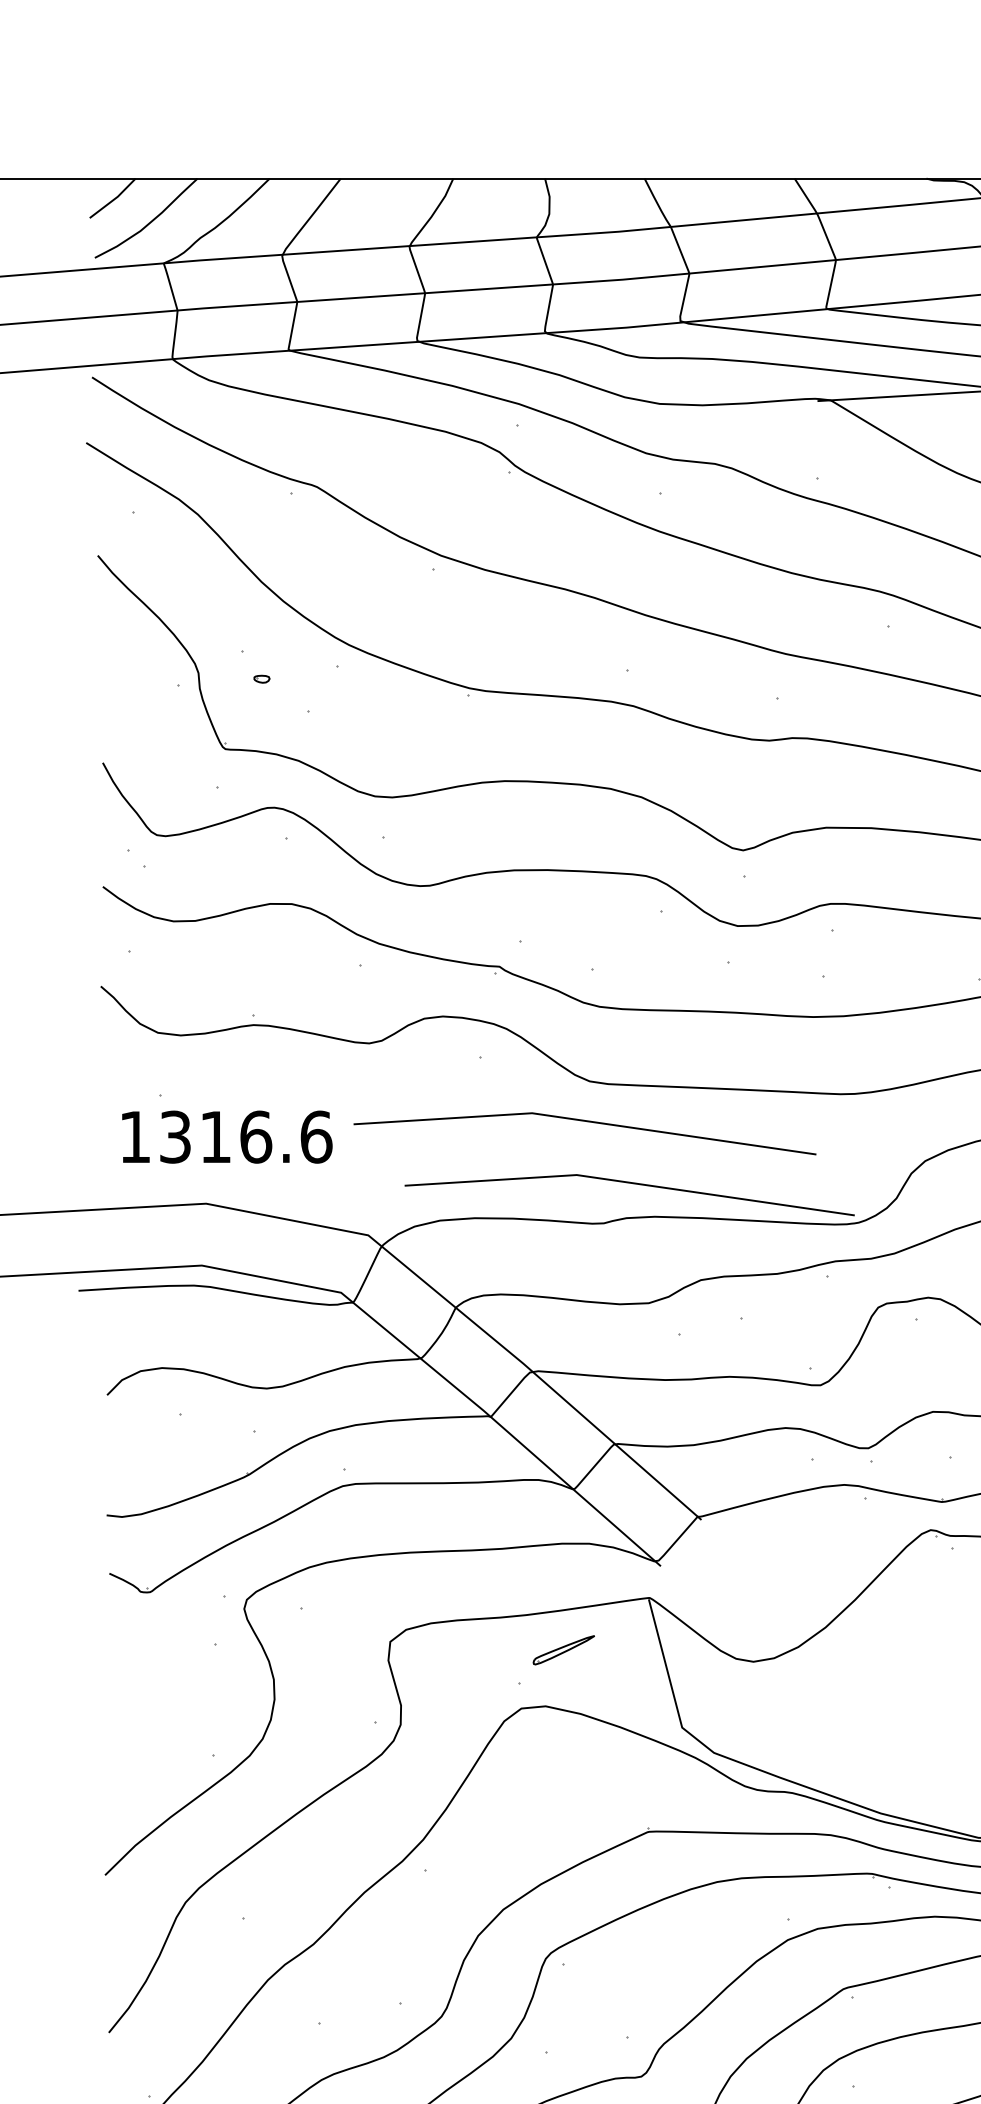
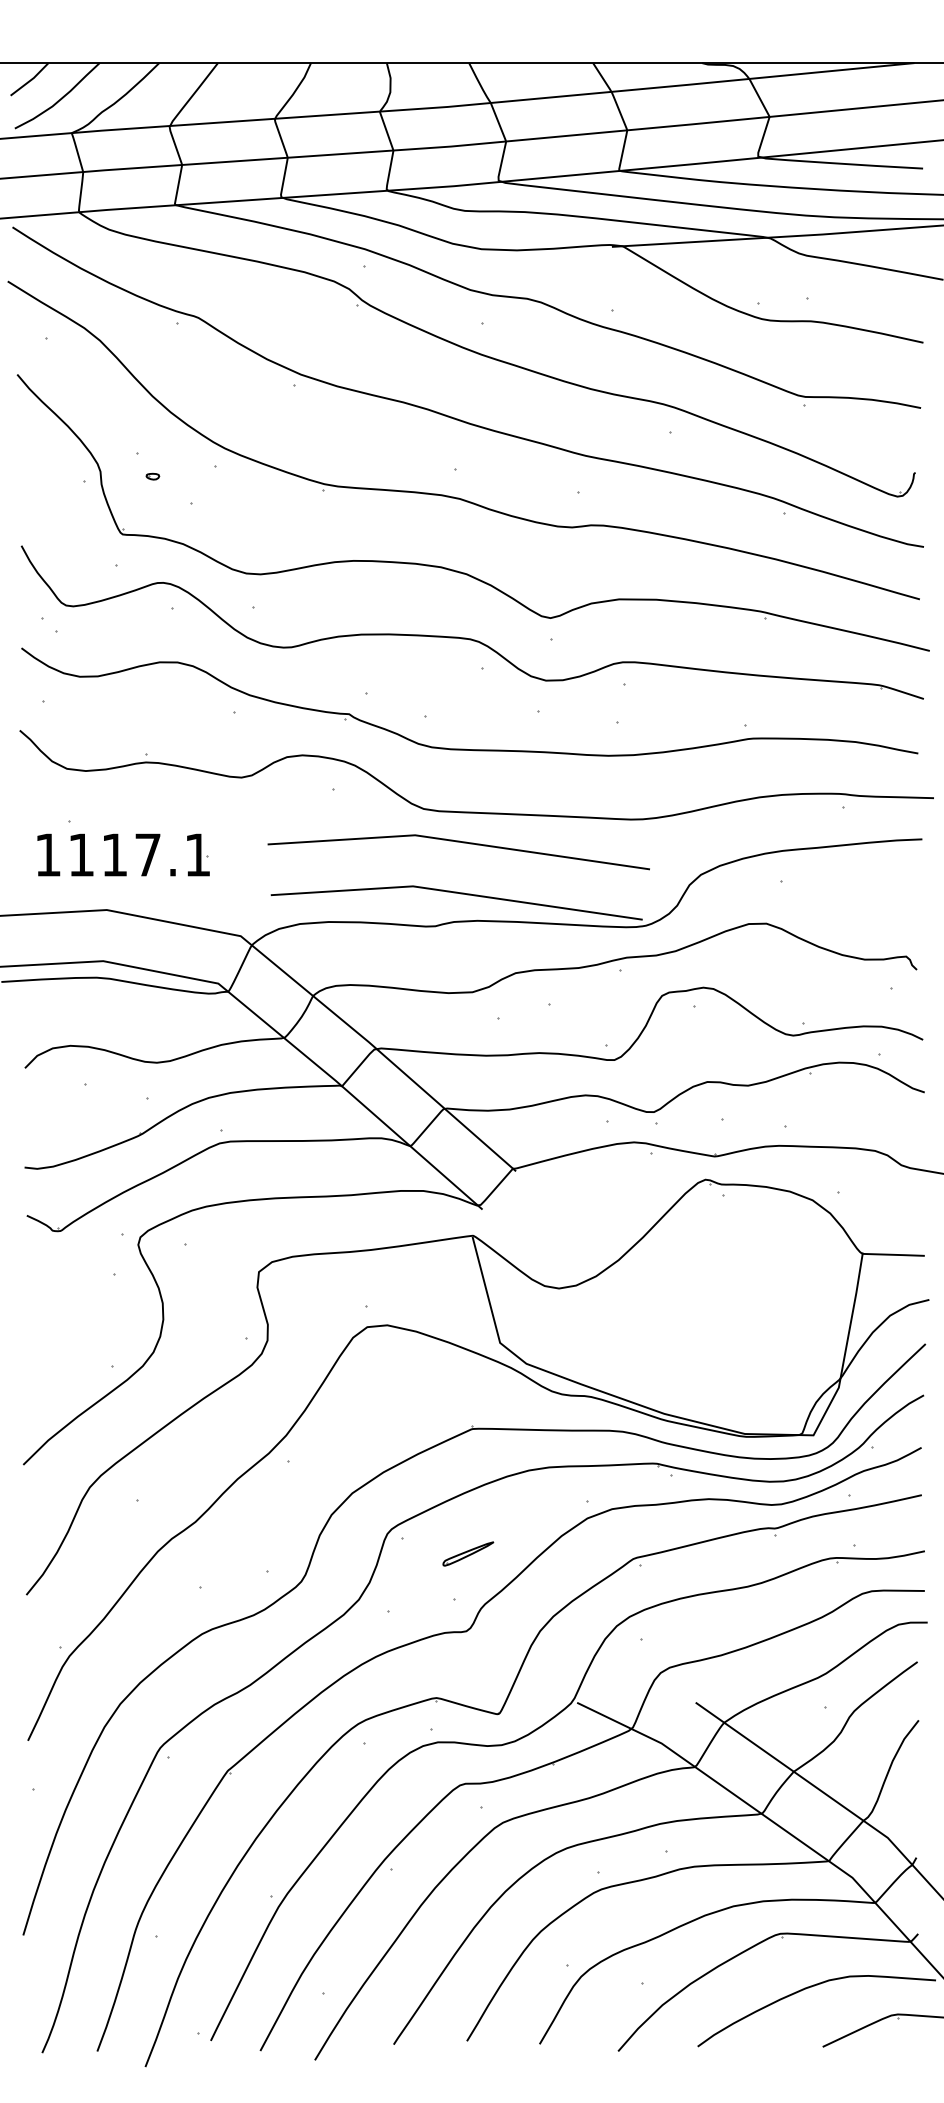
line: (589, 1123) -> (462, 843), moved
text: (246, 1136) -> (140, 854), 1316.6 -> 1117.1
part: (564, 1649) -> (468, 1553), moved

